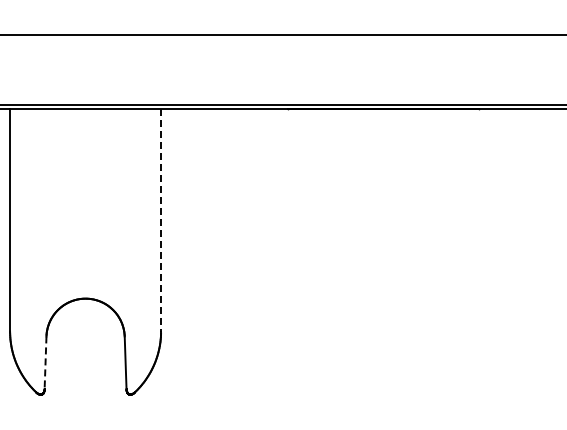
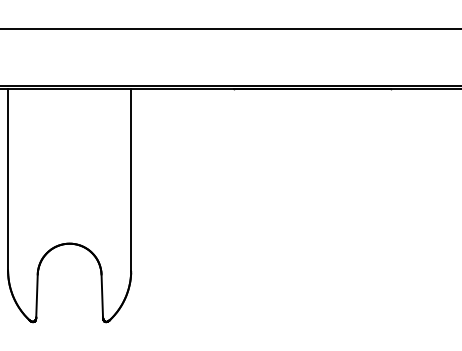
line: (161, 220) -> (131, 179), dashed -> solid
line: (45, 363) -> (36, 296), dashed -> solid

